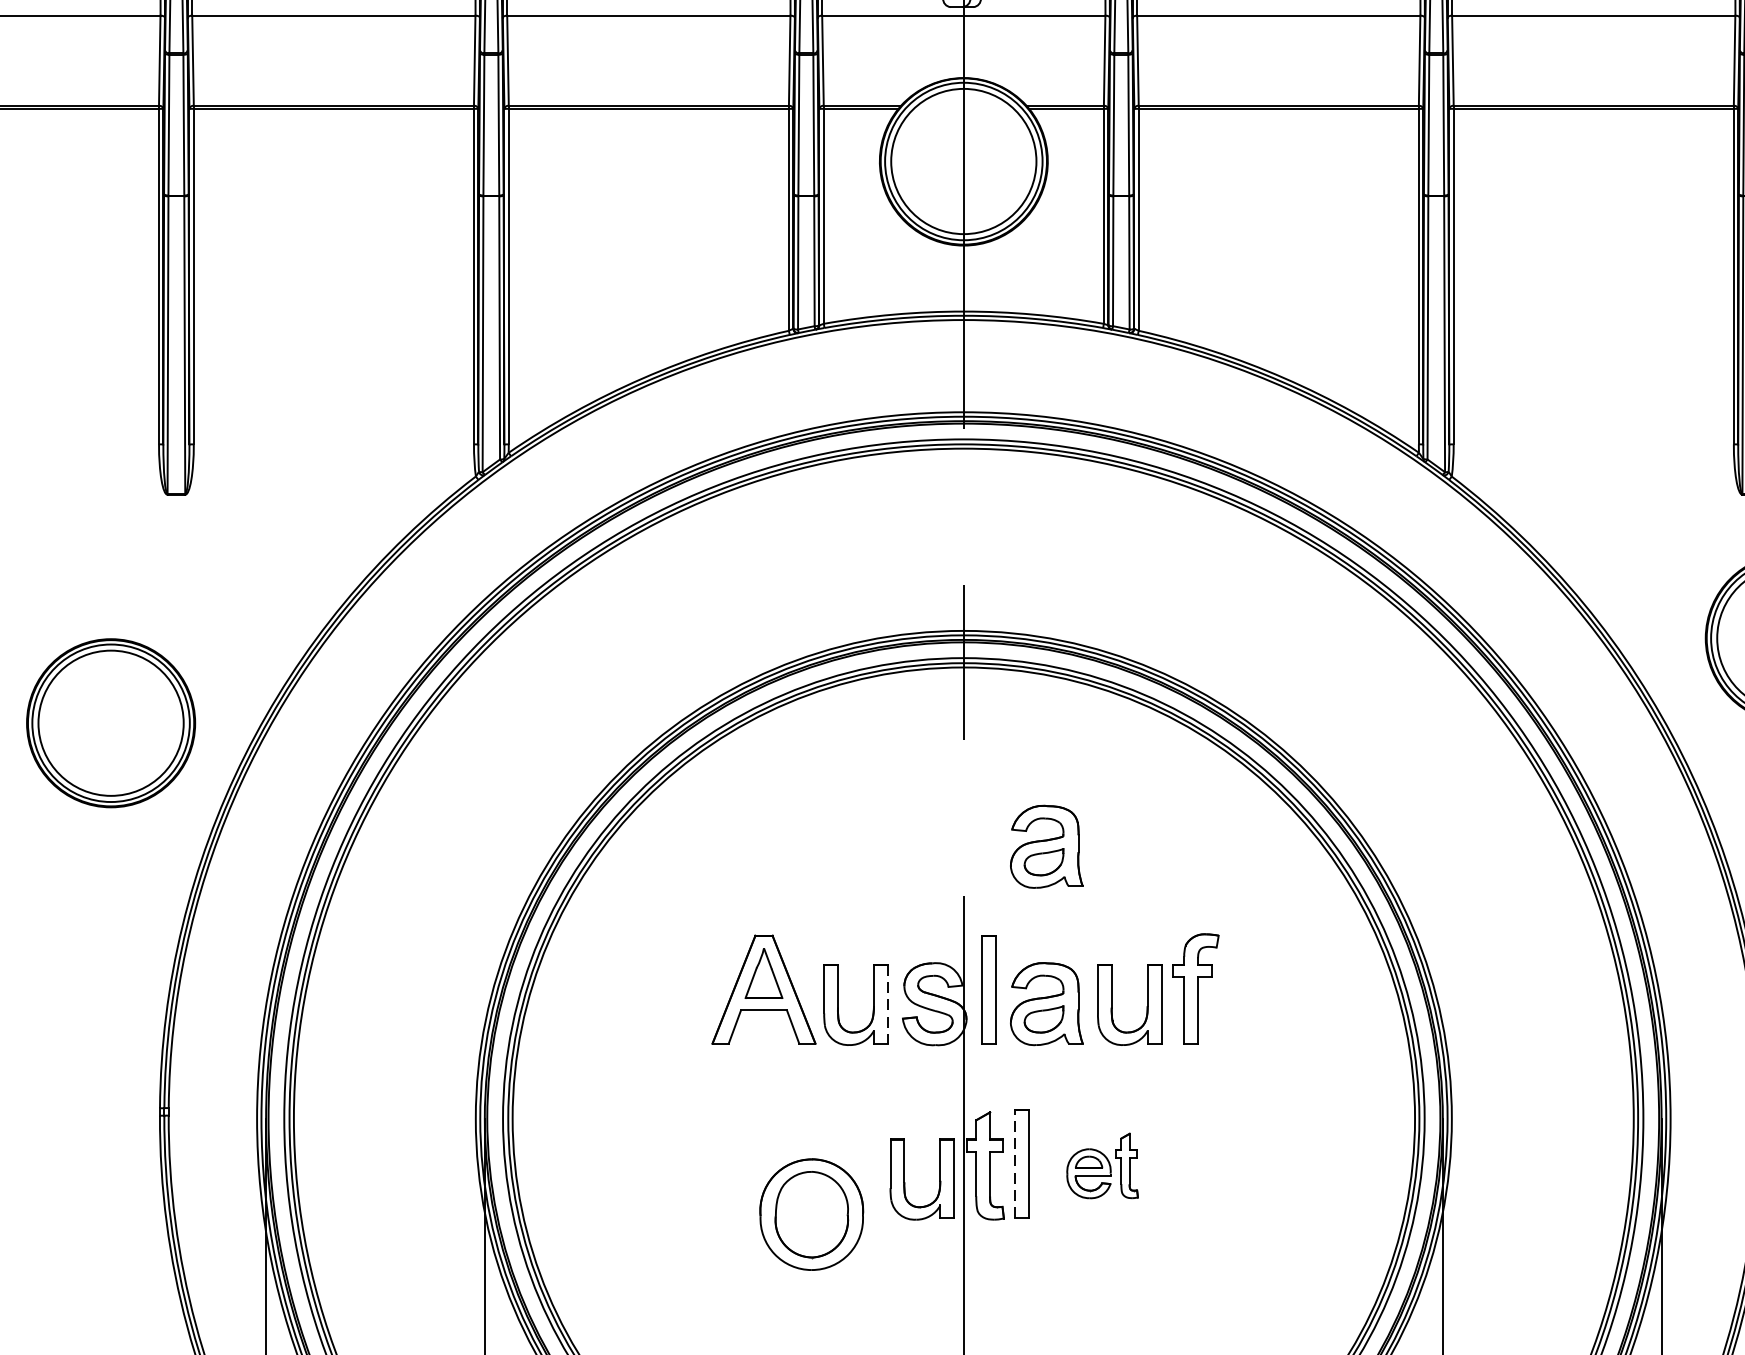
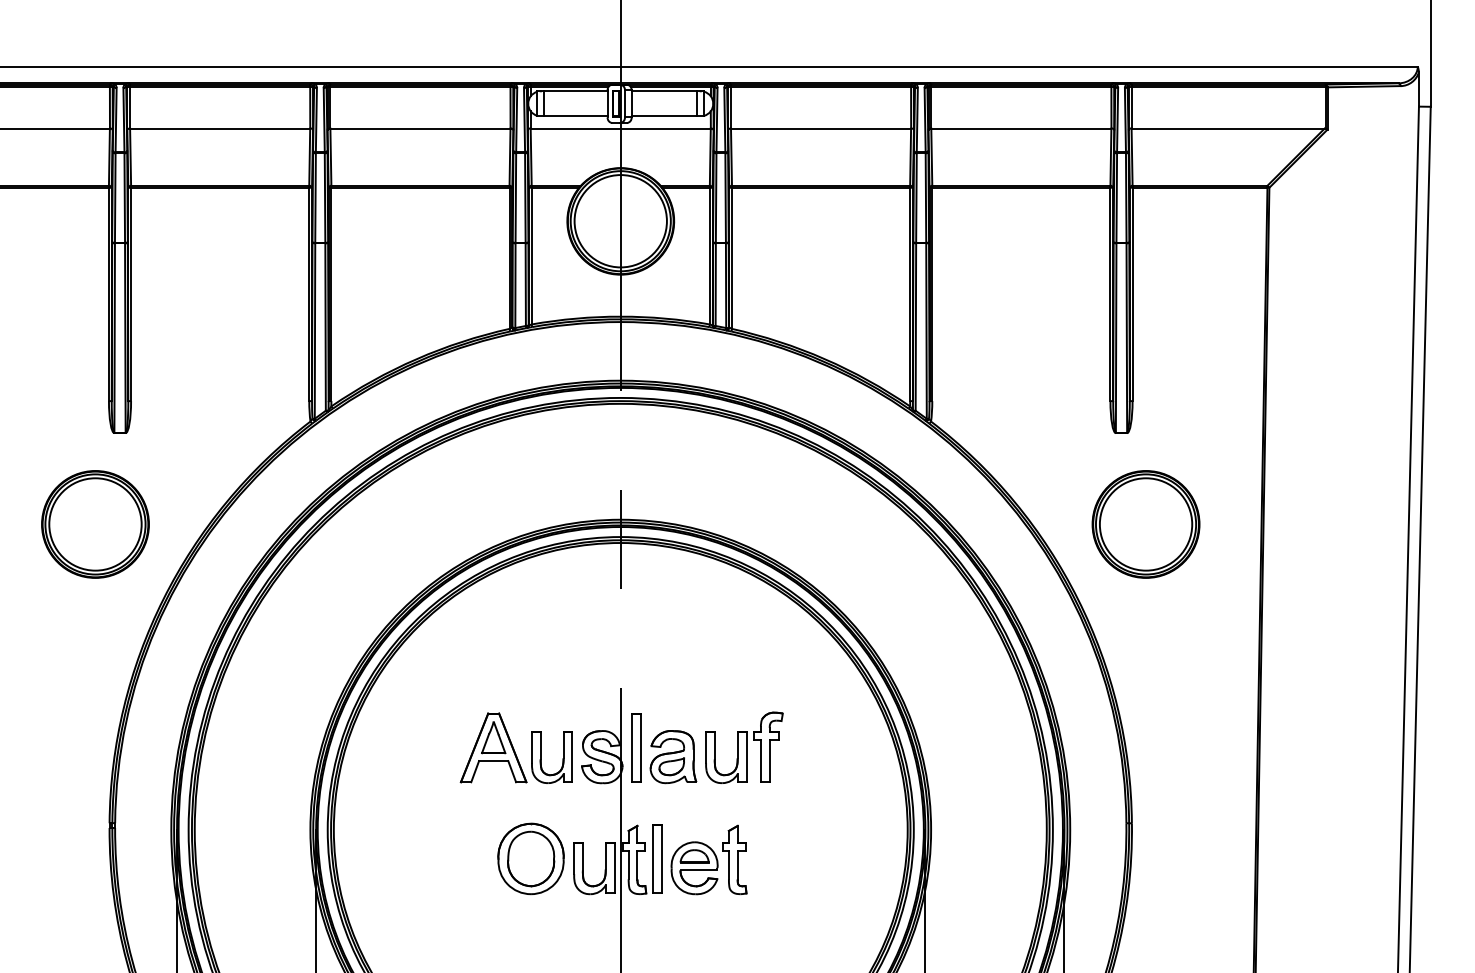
part: (111, 723) -> (95, 524), moved
part: (1046, 847) -> (673, 657), removed
line: (887, 1004) -> (572, 757), dashed -> solid
line: (1015, 1163) -> (653, 858), dashed -> solid
part: (1101, 1165) -> (708, 859), size x1.67
part: (810, 1213) -> (530, 858), moved

